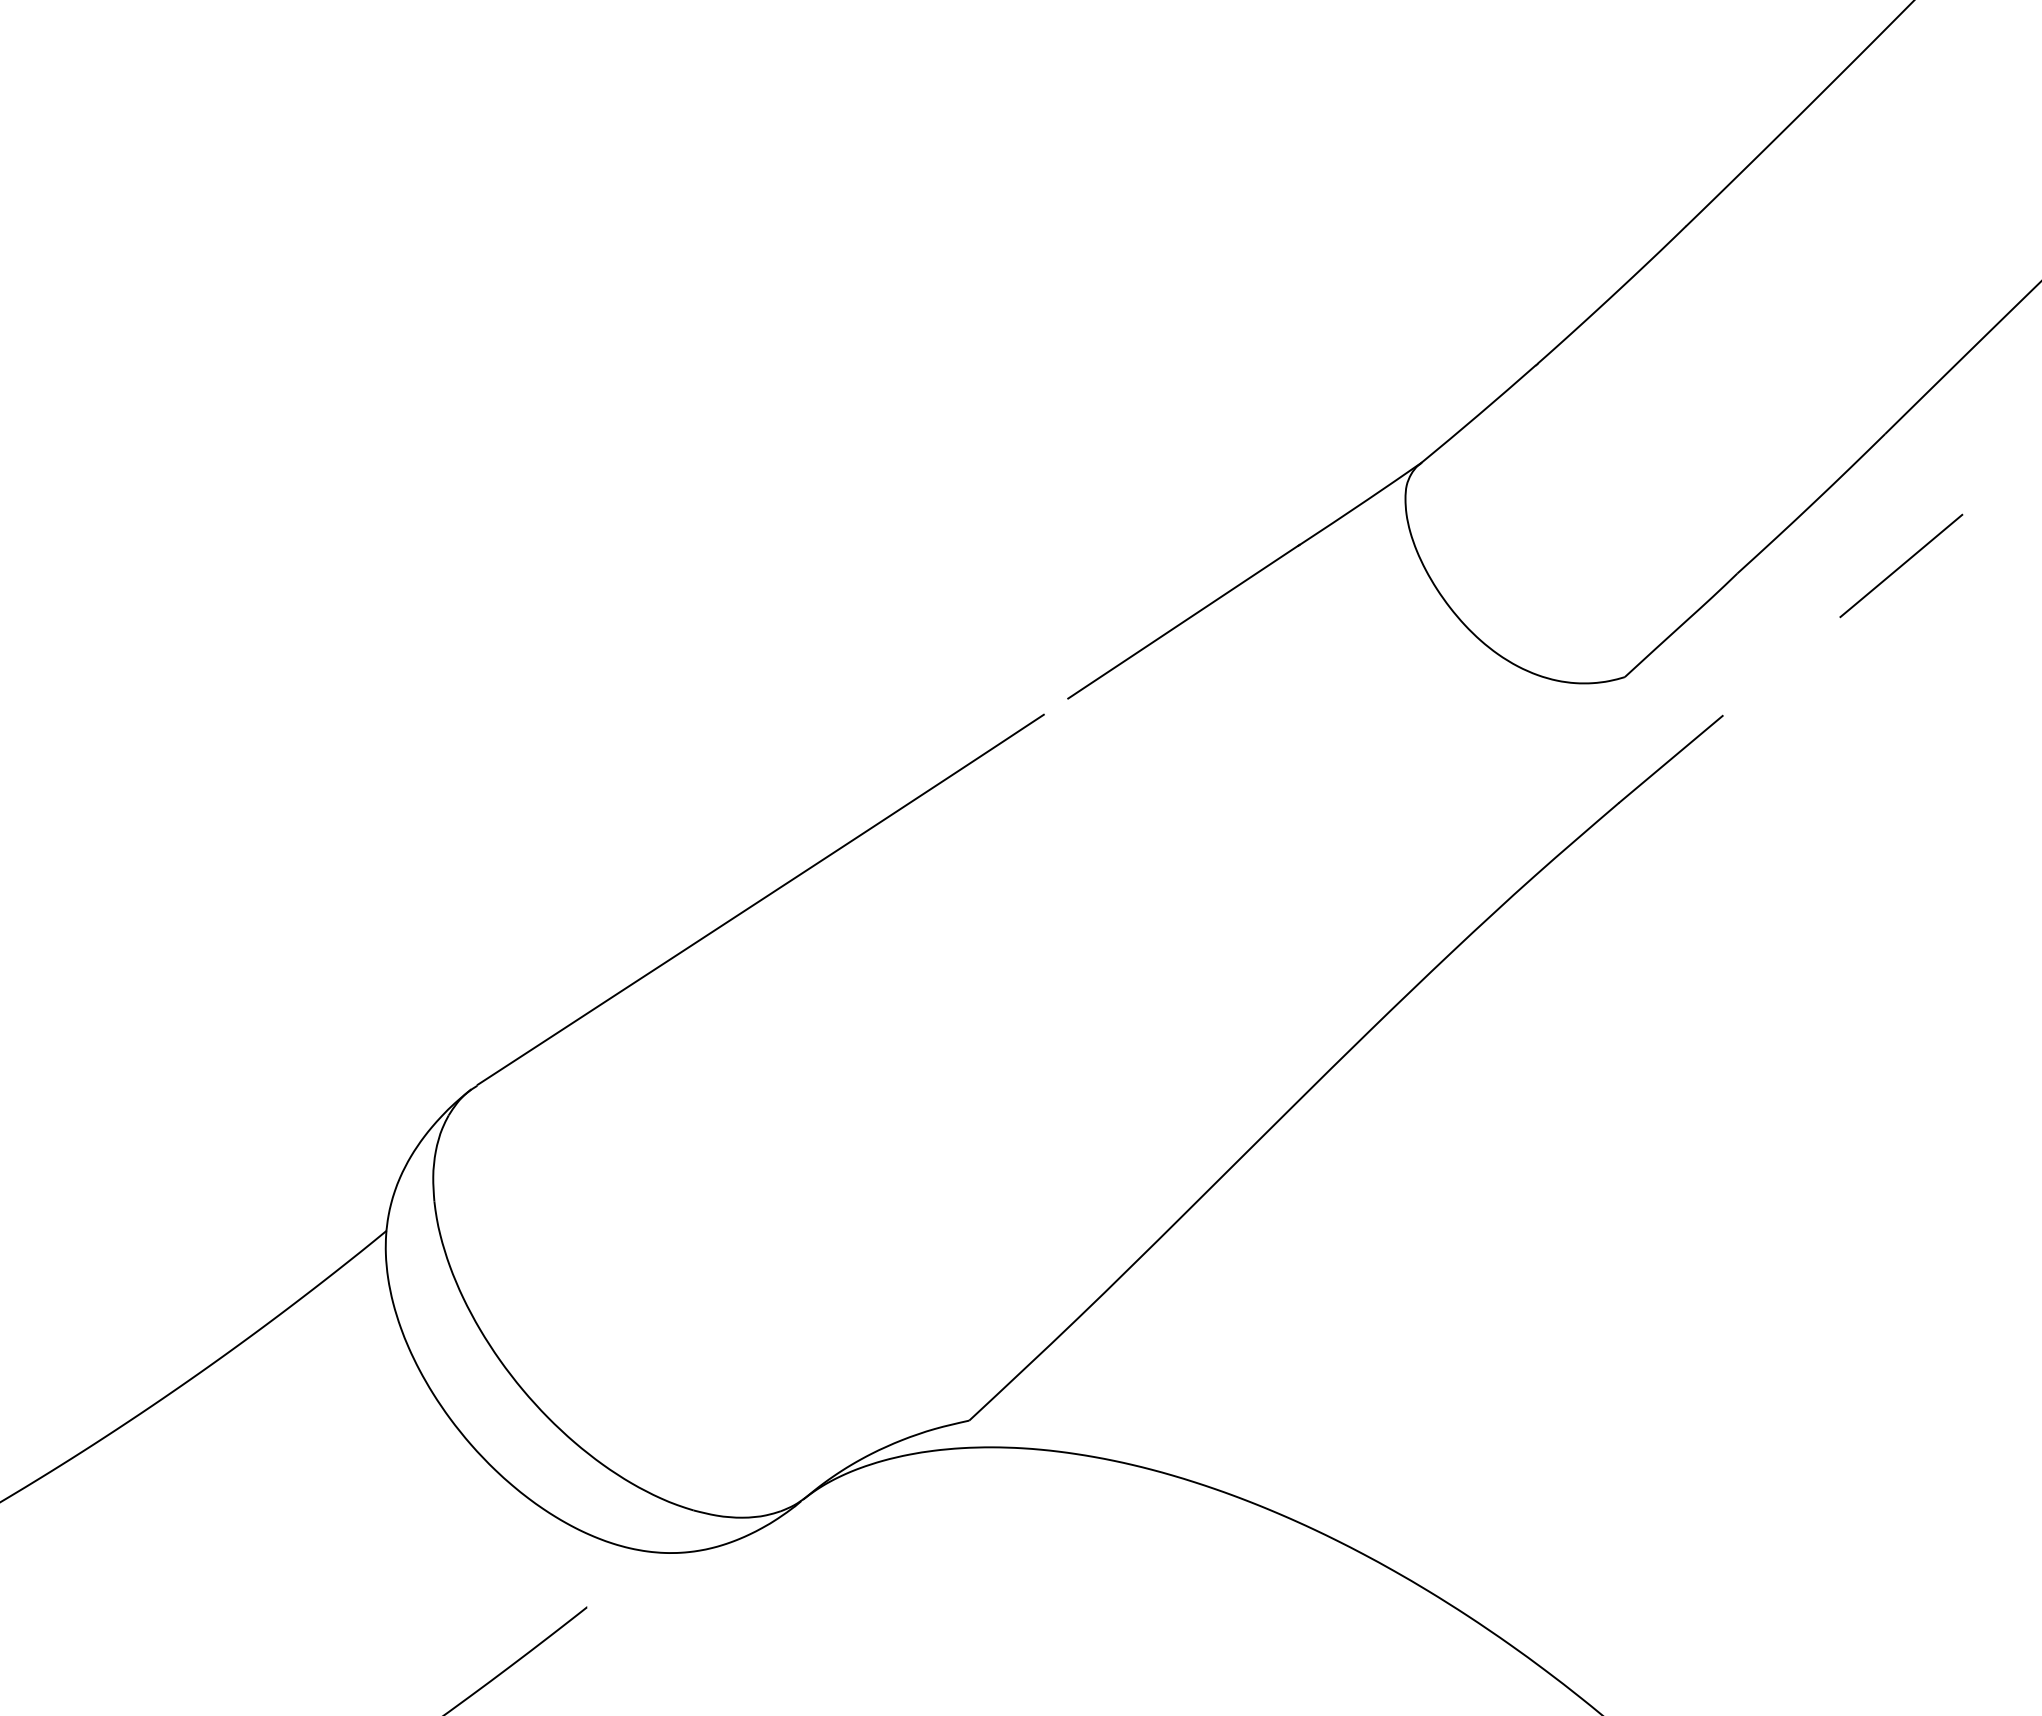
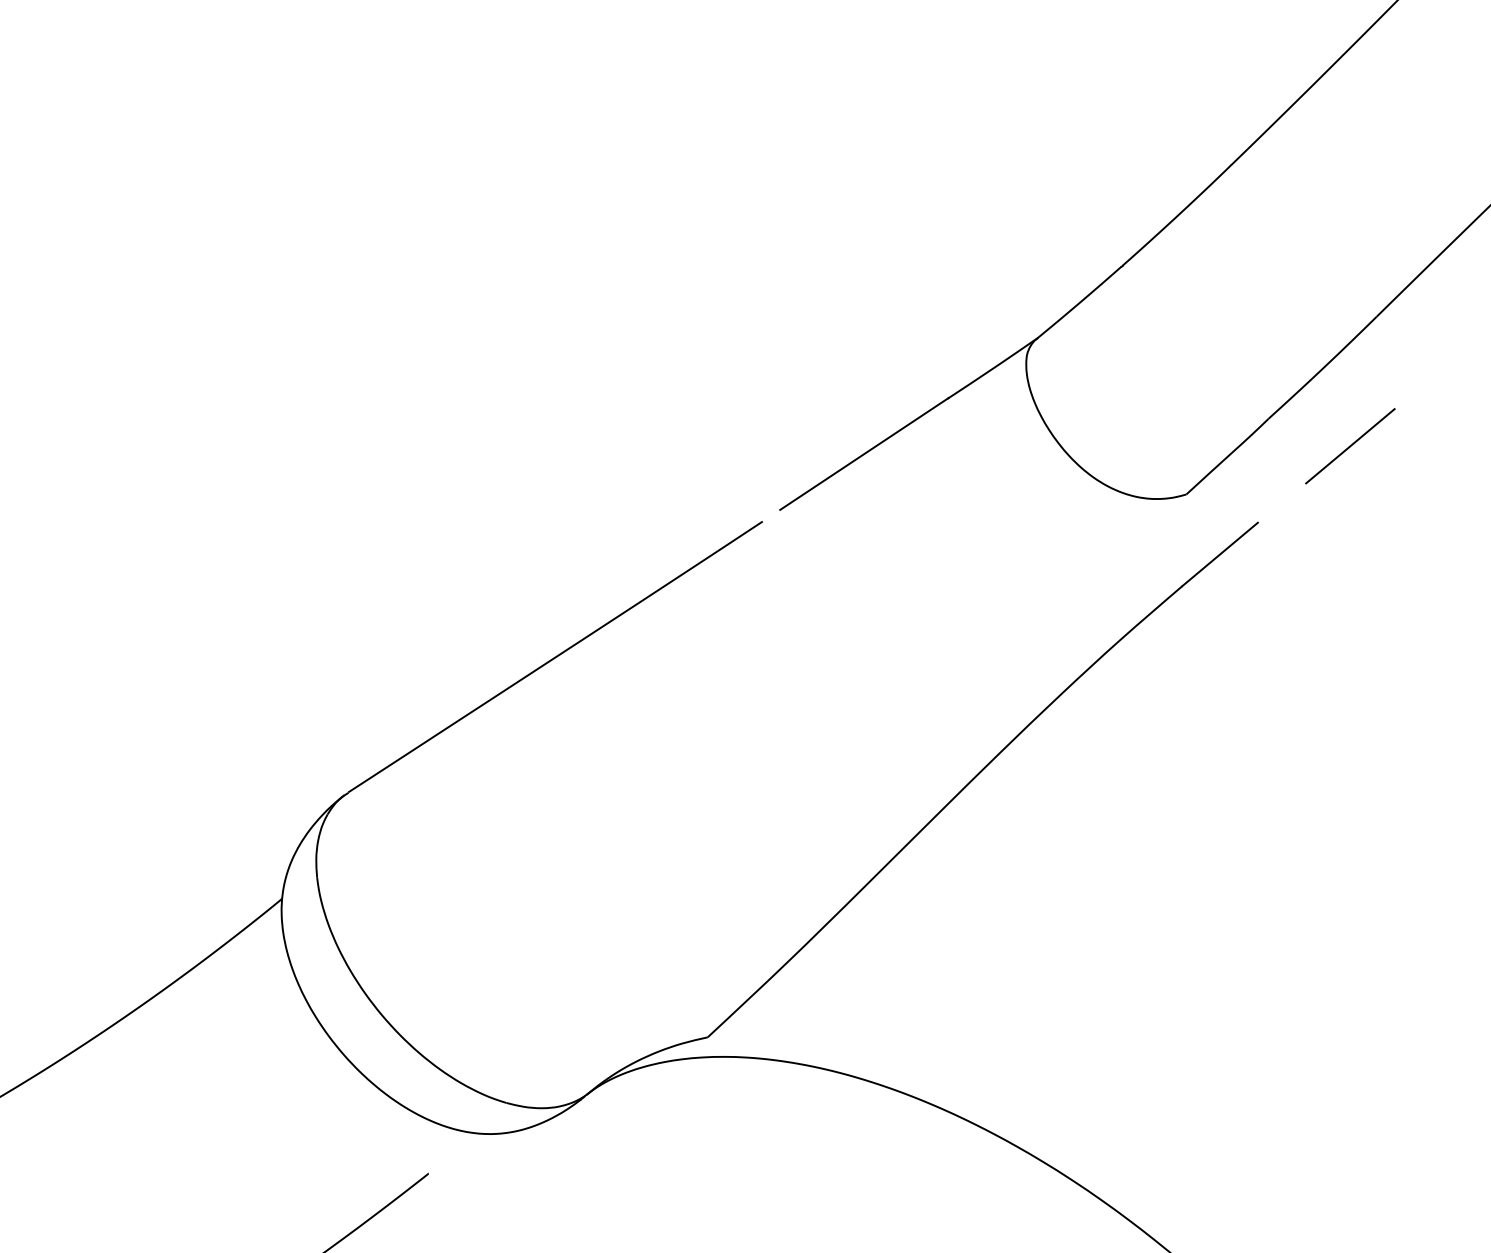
line: (1901, 566) -> (1350, 446), moved

